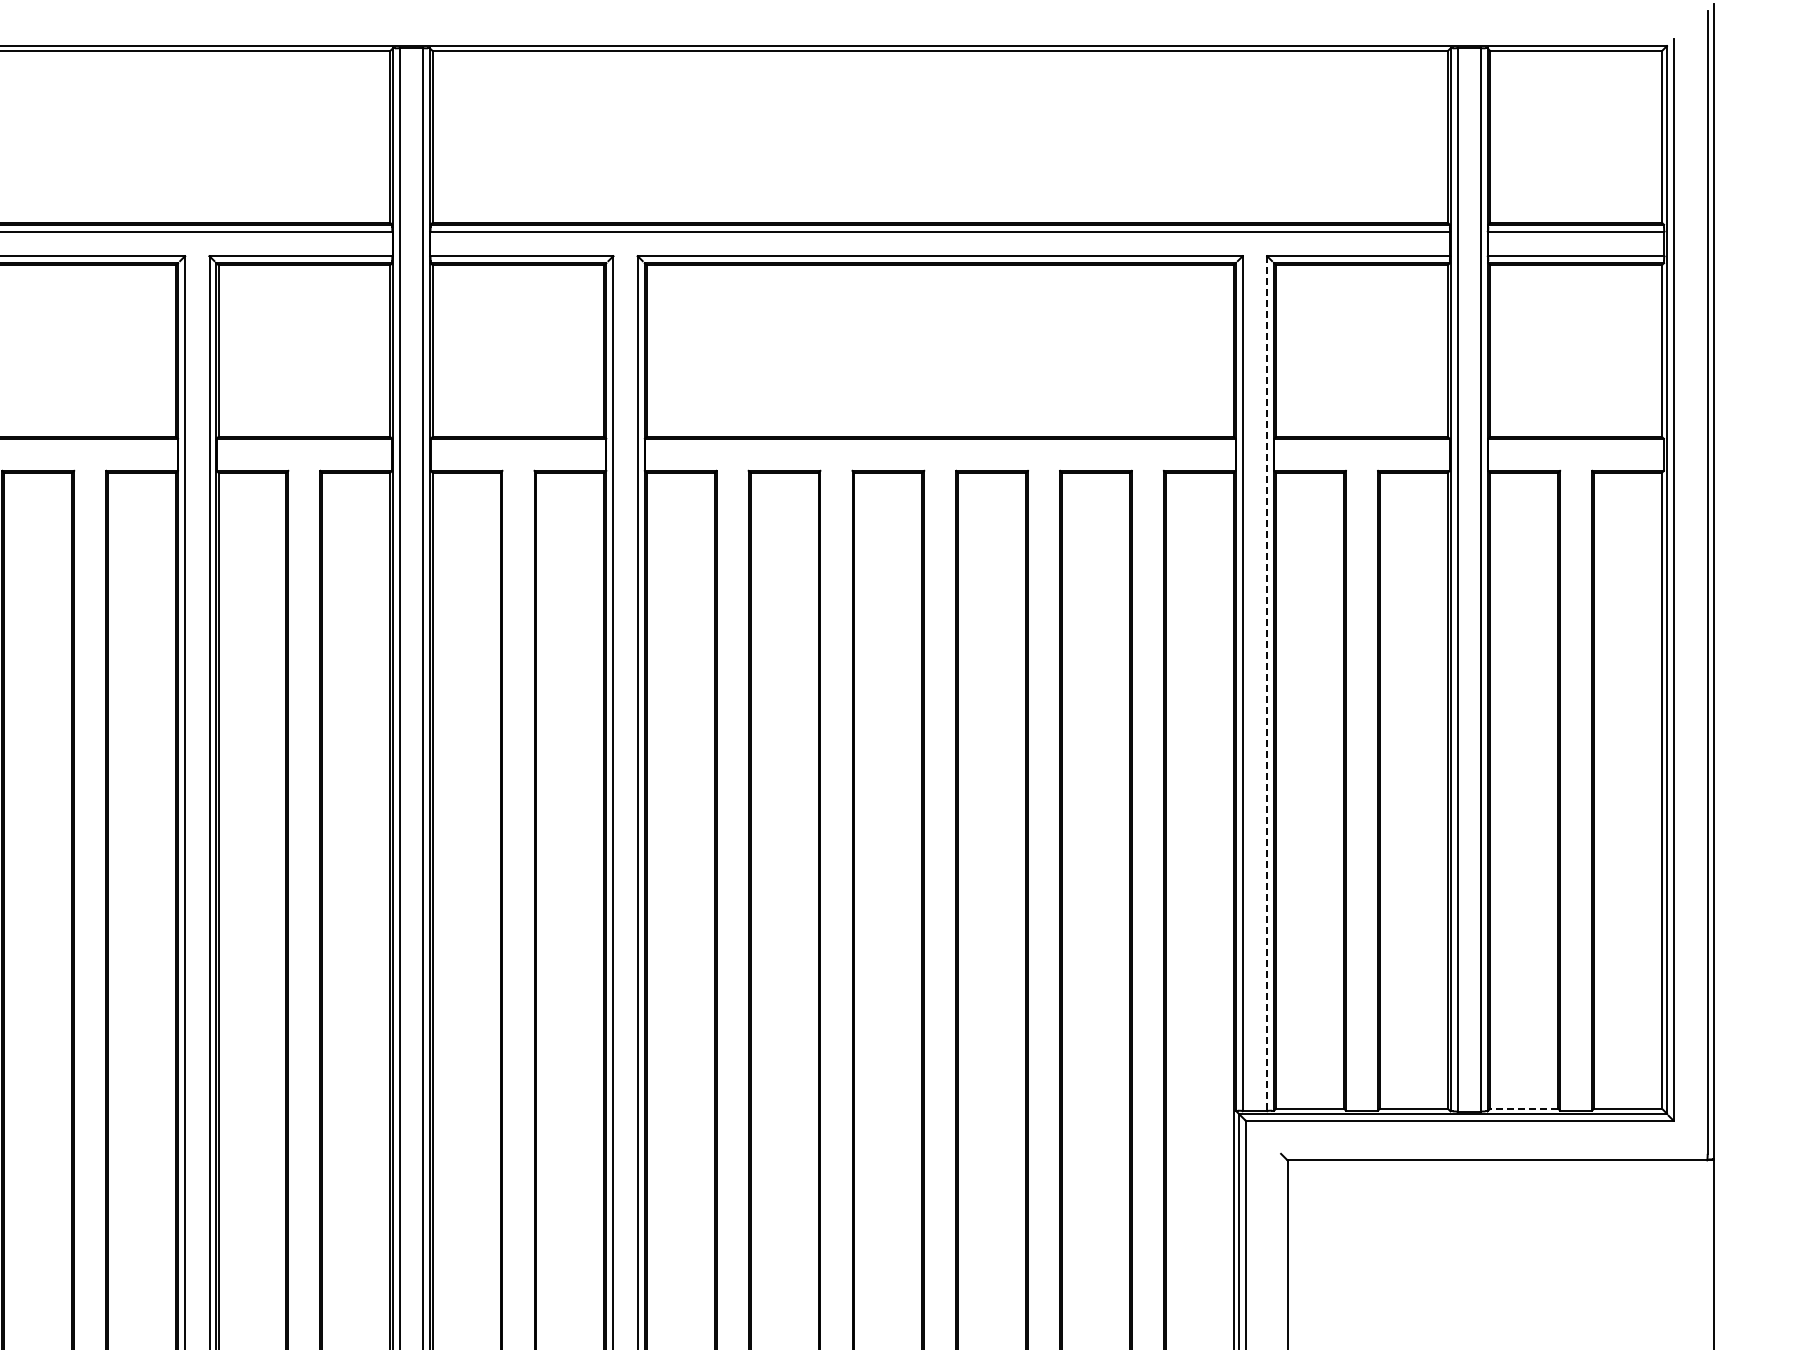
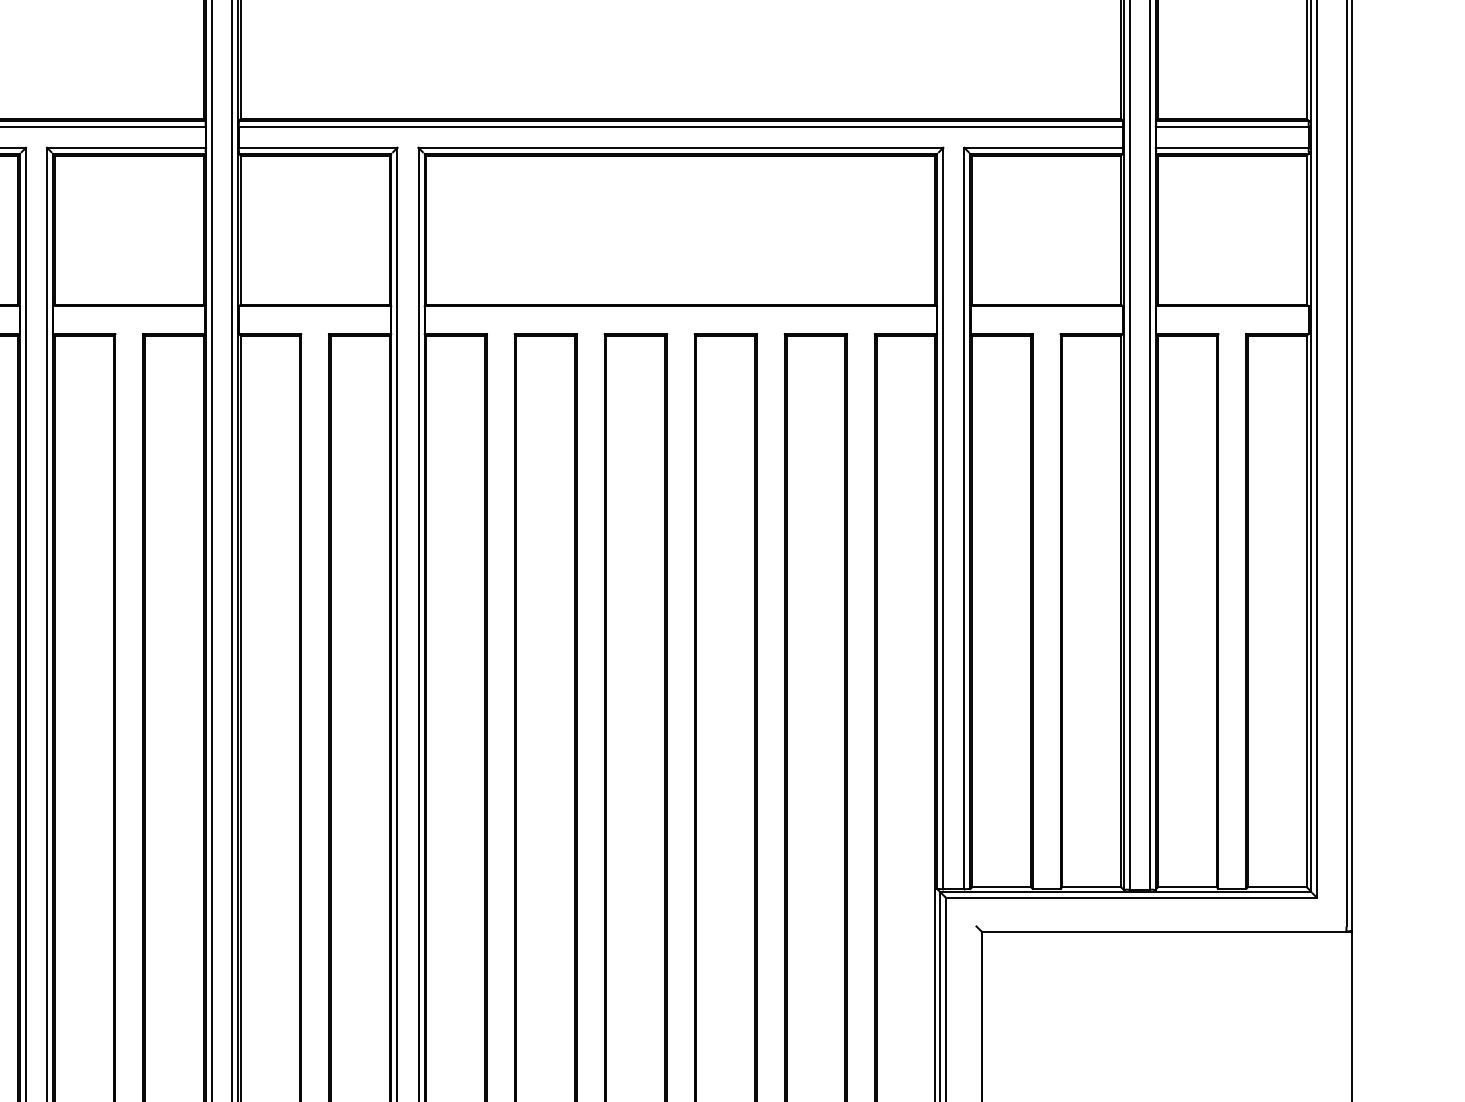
line: (1267, 684) -> (964, 519), dashed -> solid
line: (1524, 1108) -> (1187, 887), dashed -> solid

